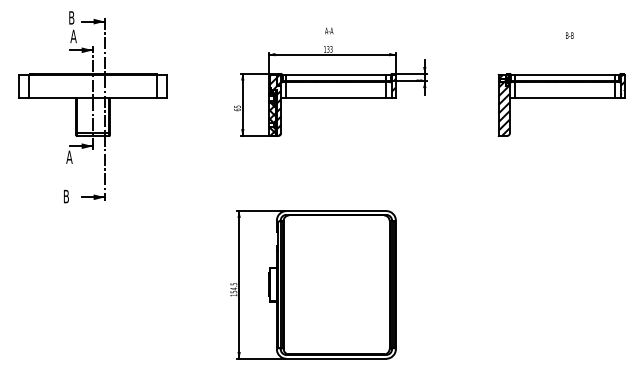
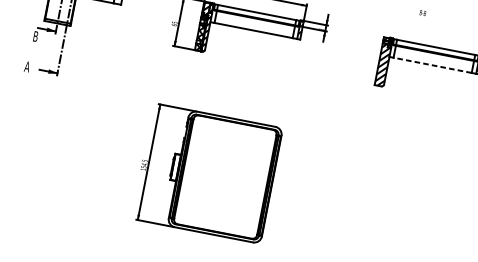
text: (569, 35) -> (422, 12), moved
line: (565, 97) -> (432, 65), solid -> dashed
text: (69, 156) -> (35, 35), A -> B
text: (66, 196) -> (27, 66), B -> A

